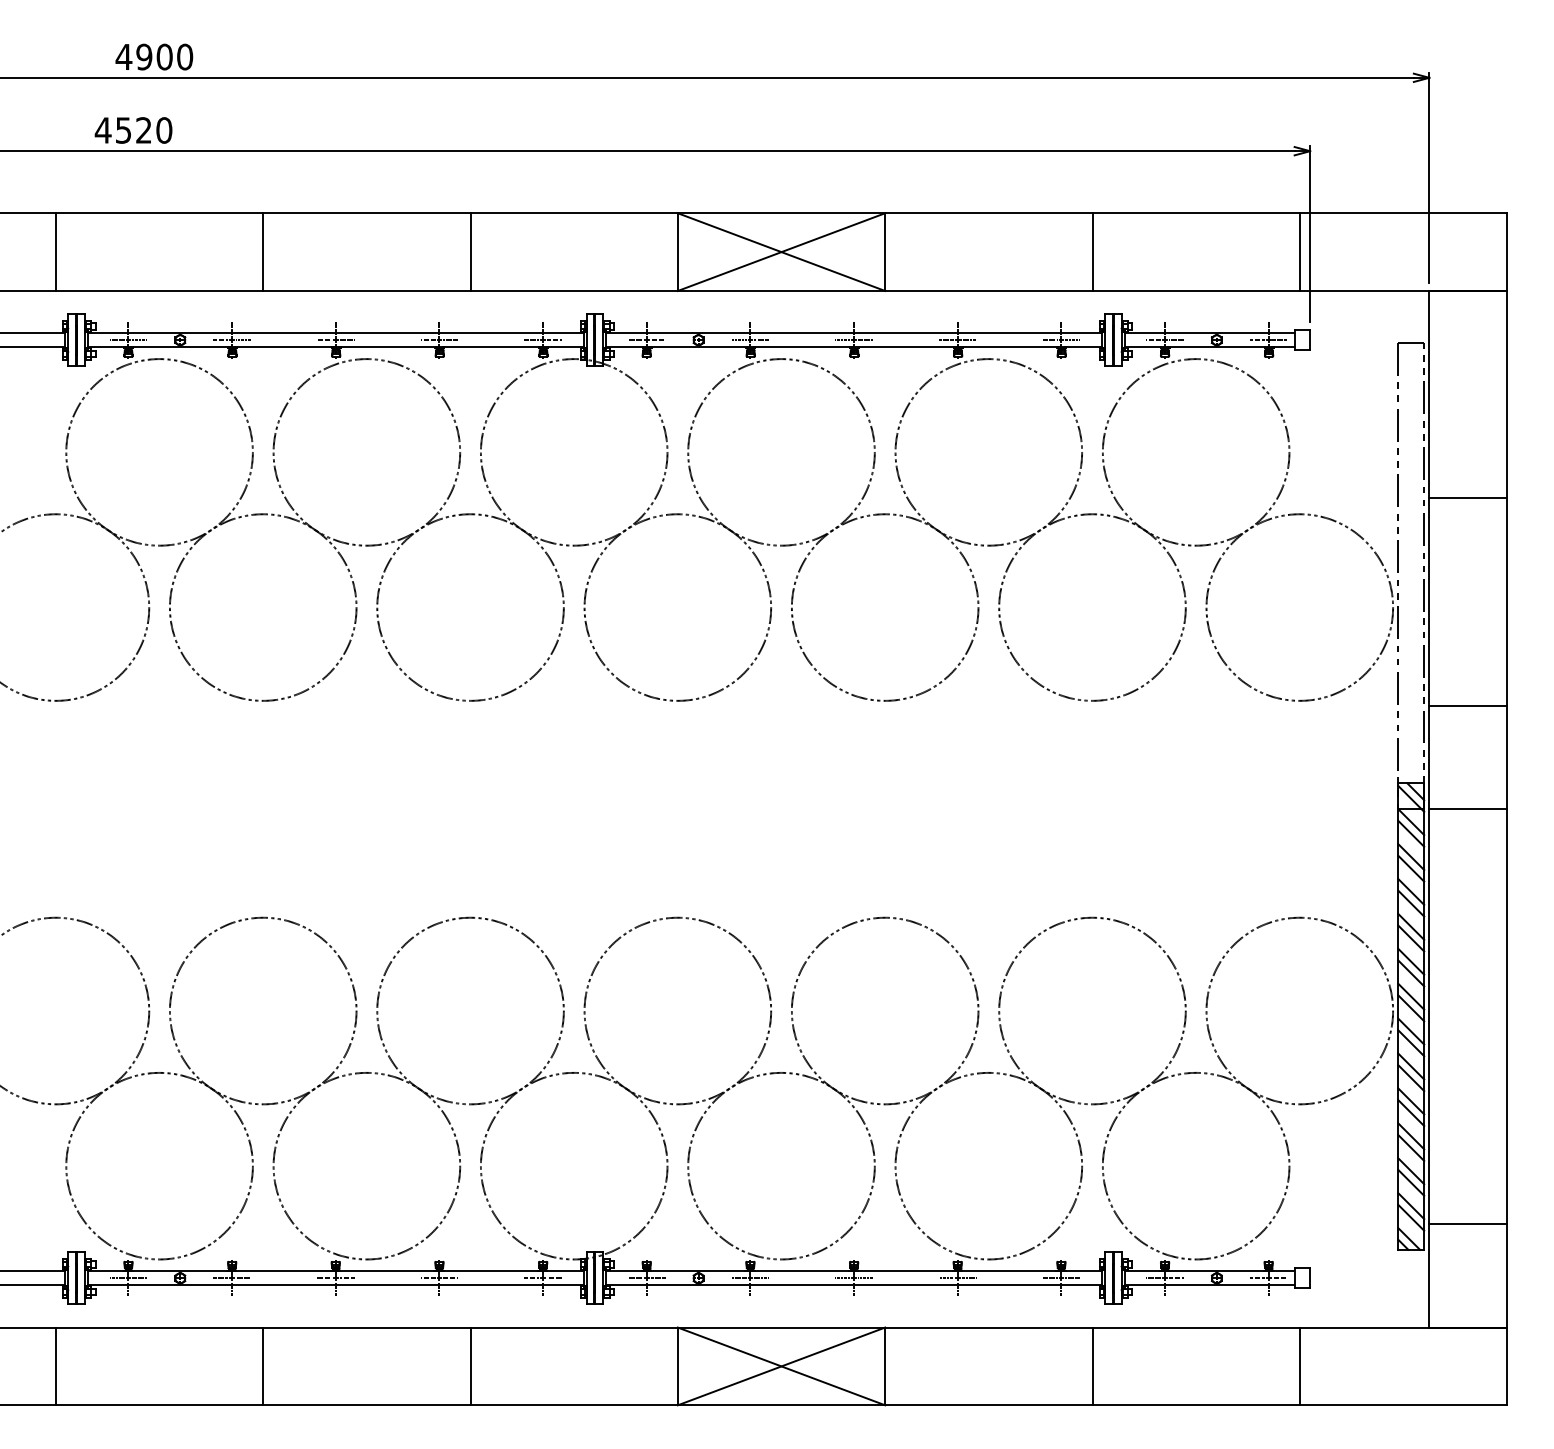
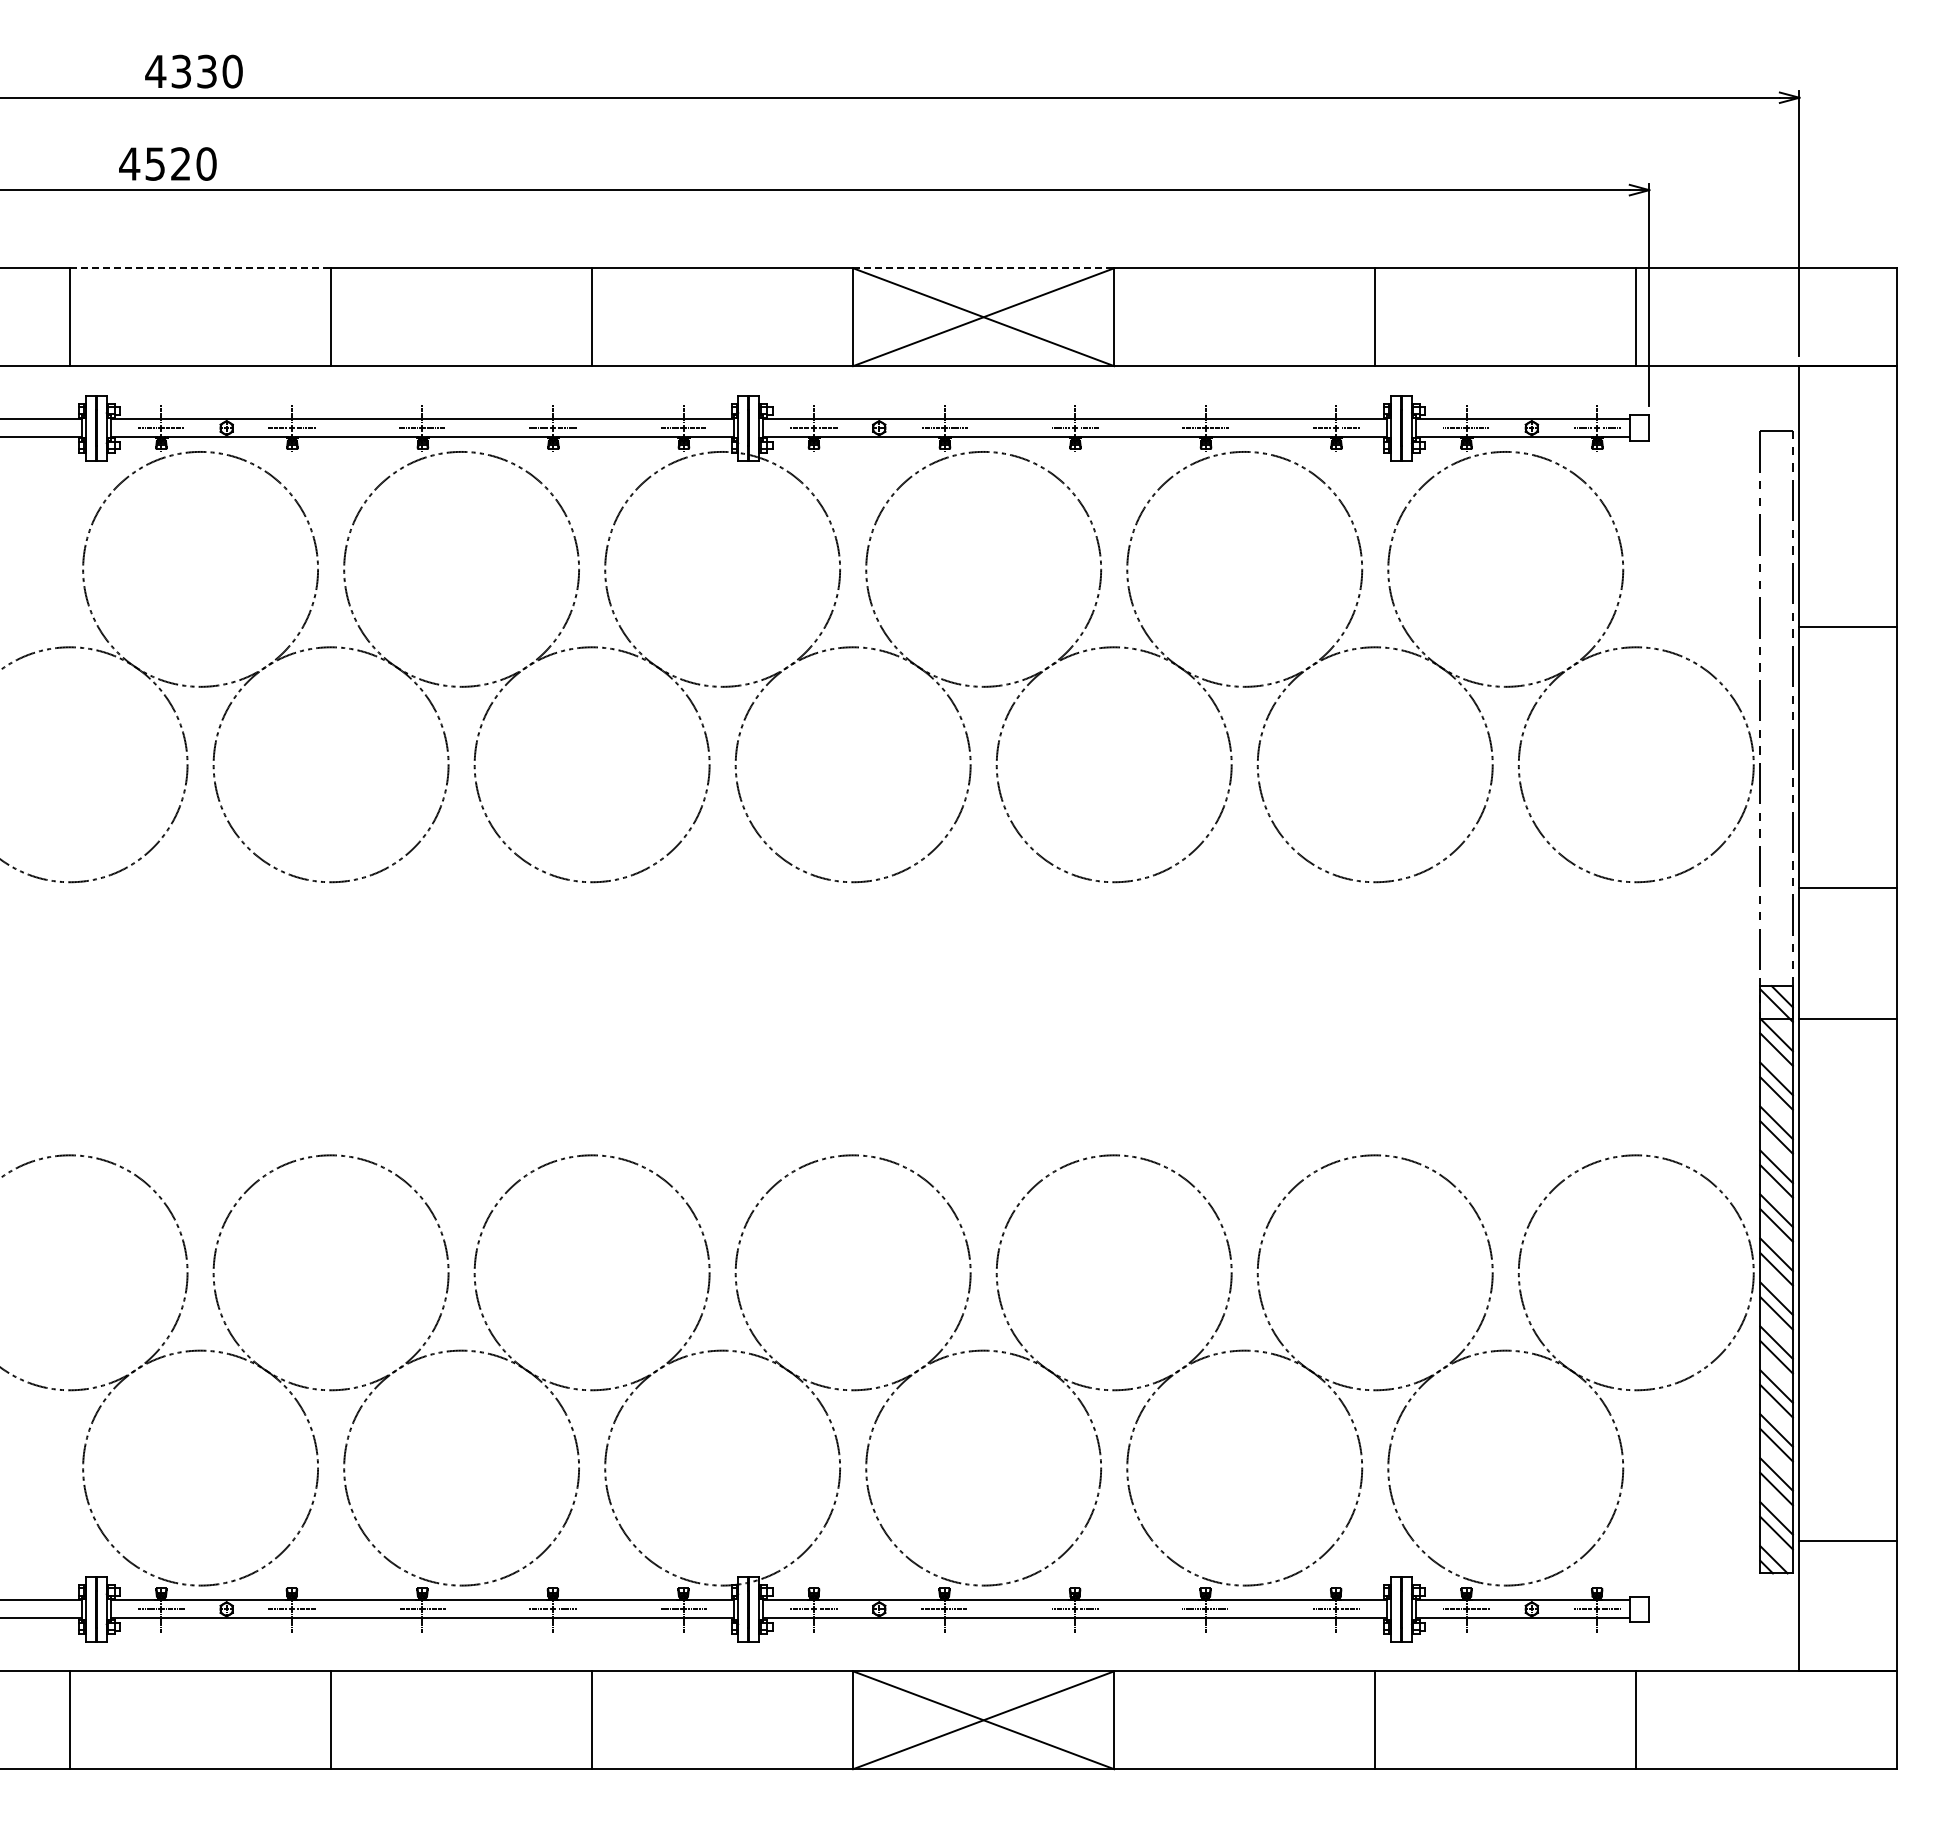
text: (154, 56) -> (194, 71), 4900 -> 4330
line: (159, 213) -> (200, 268), solid -> dashed
line: (781, 213) -> (983, 268), solid -> dashed

